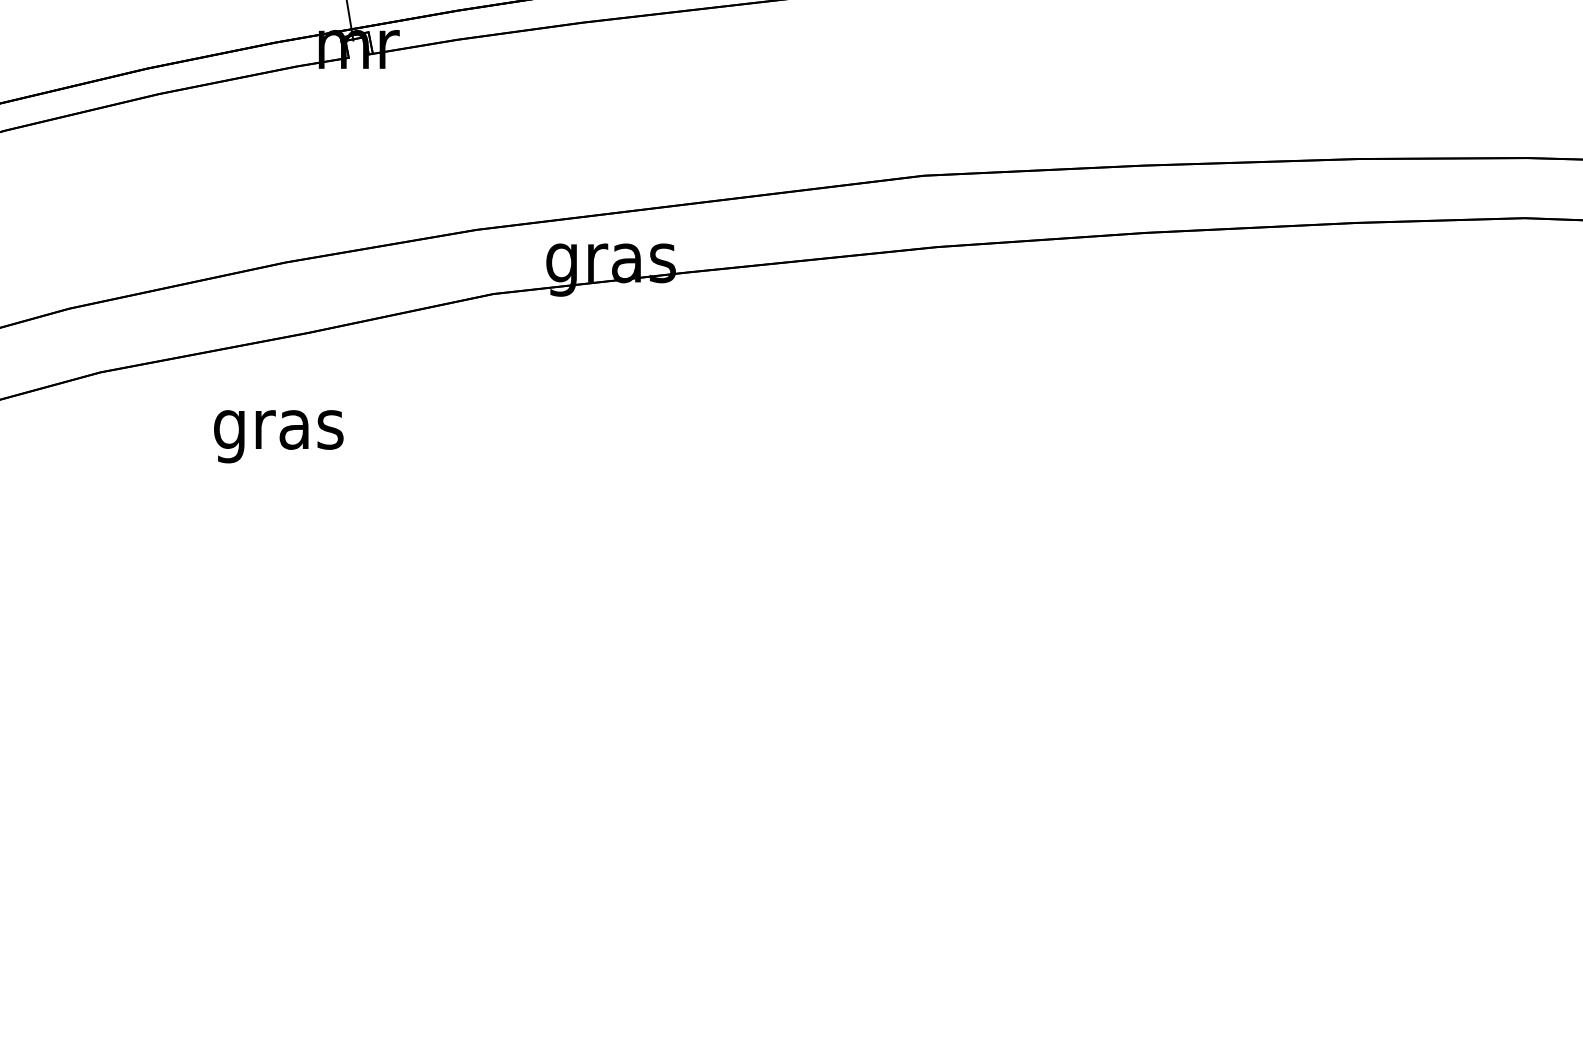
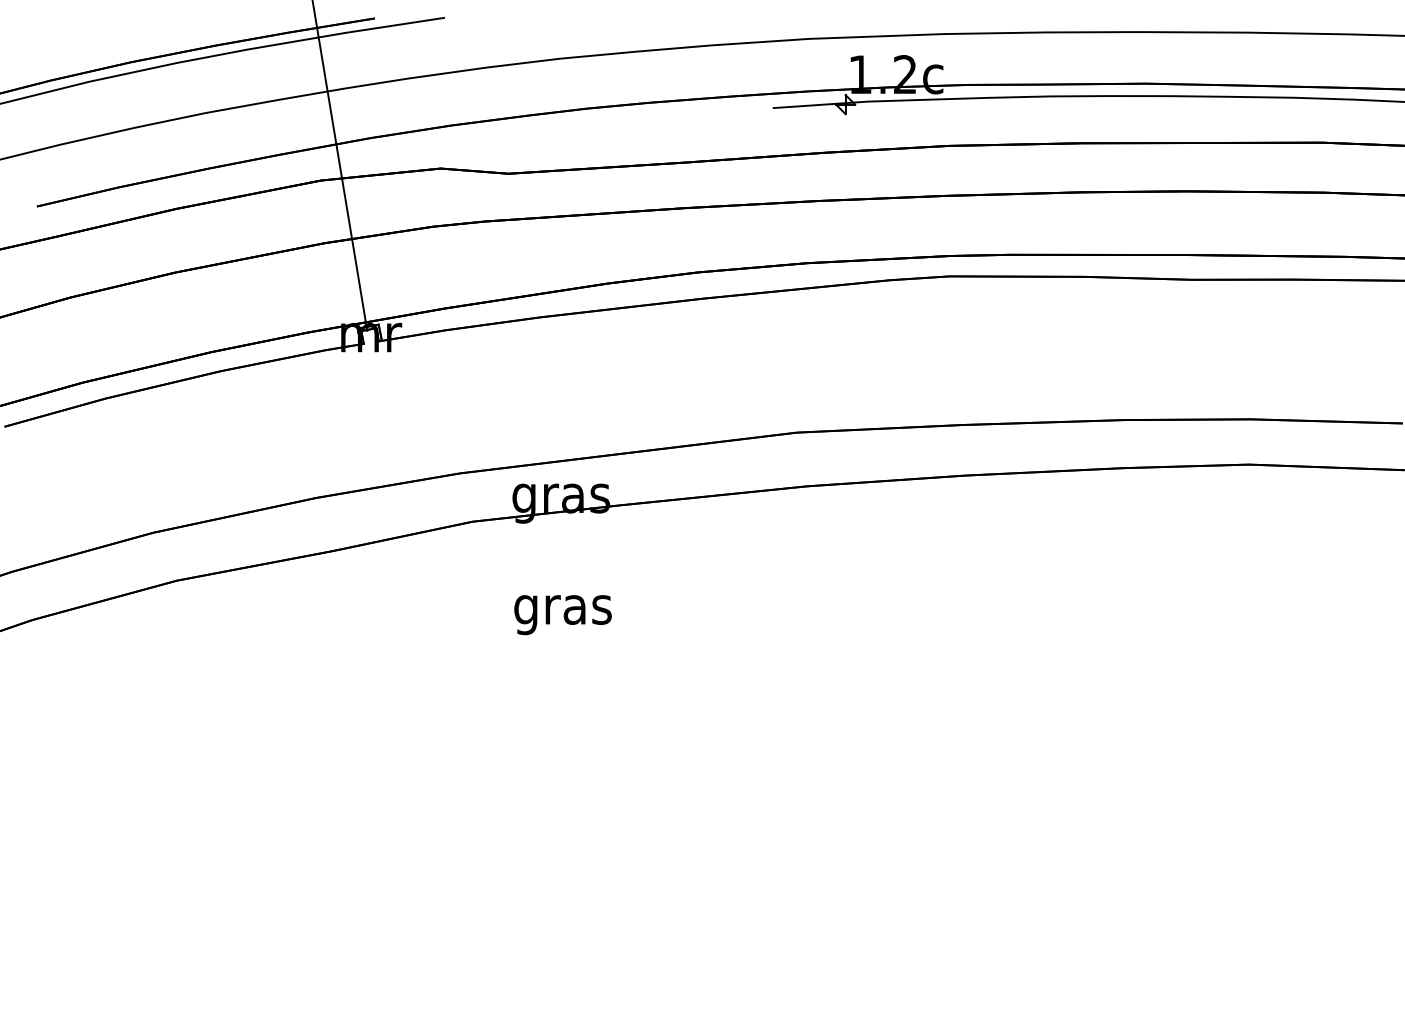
text: (278, 437) -> (562, 615), moved

